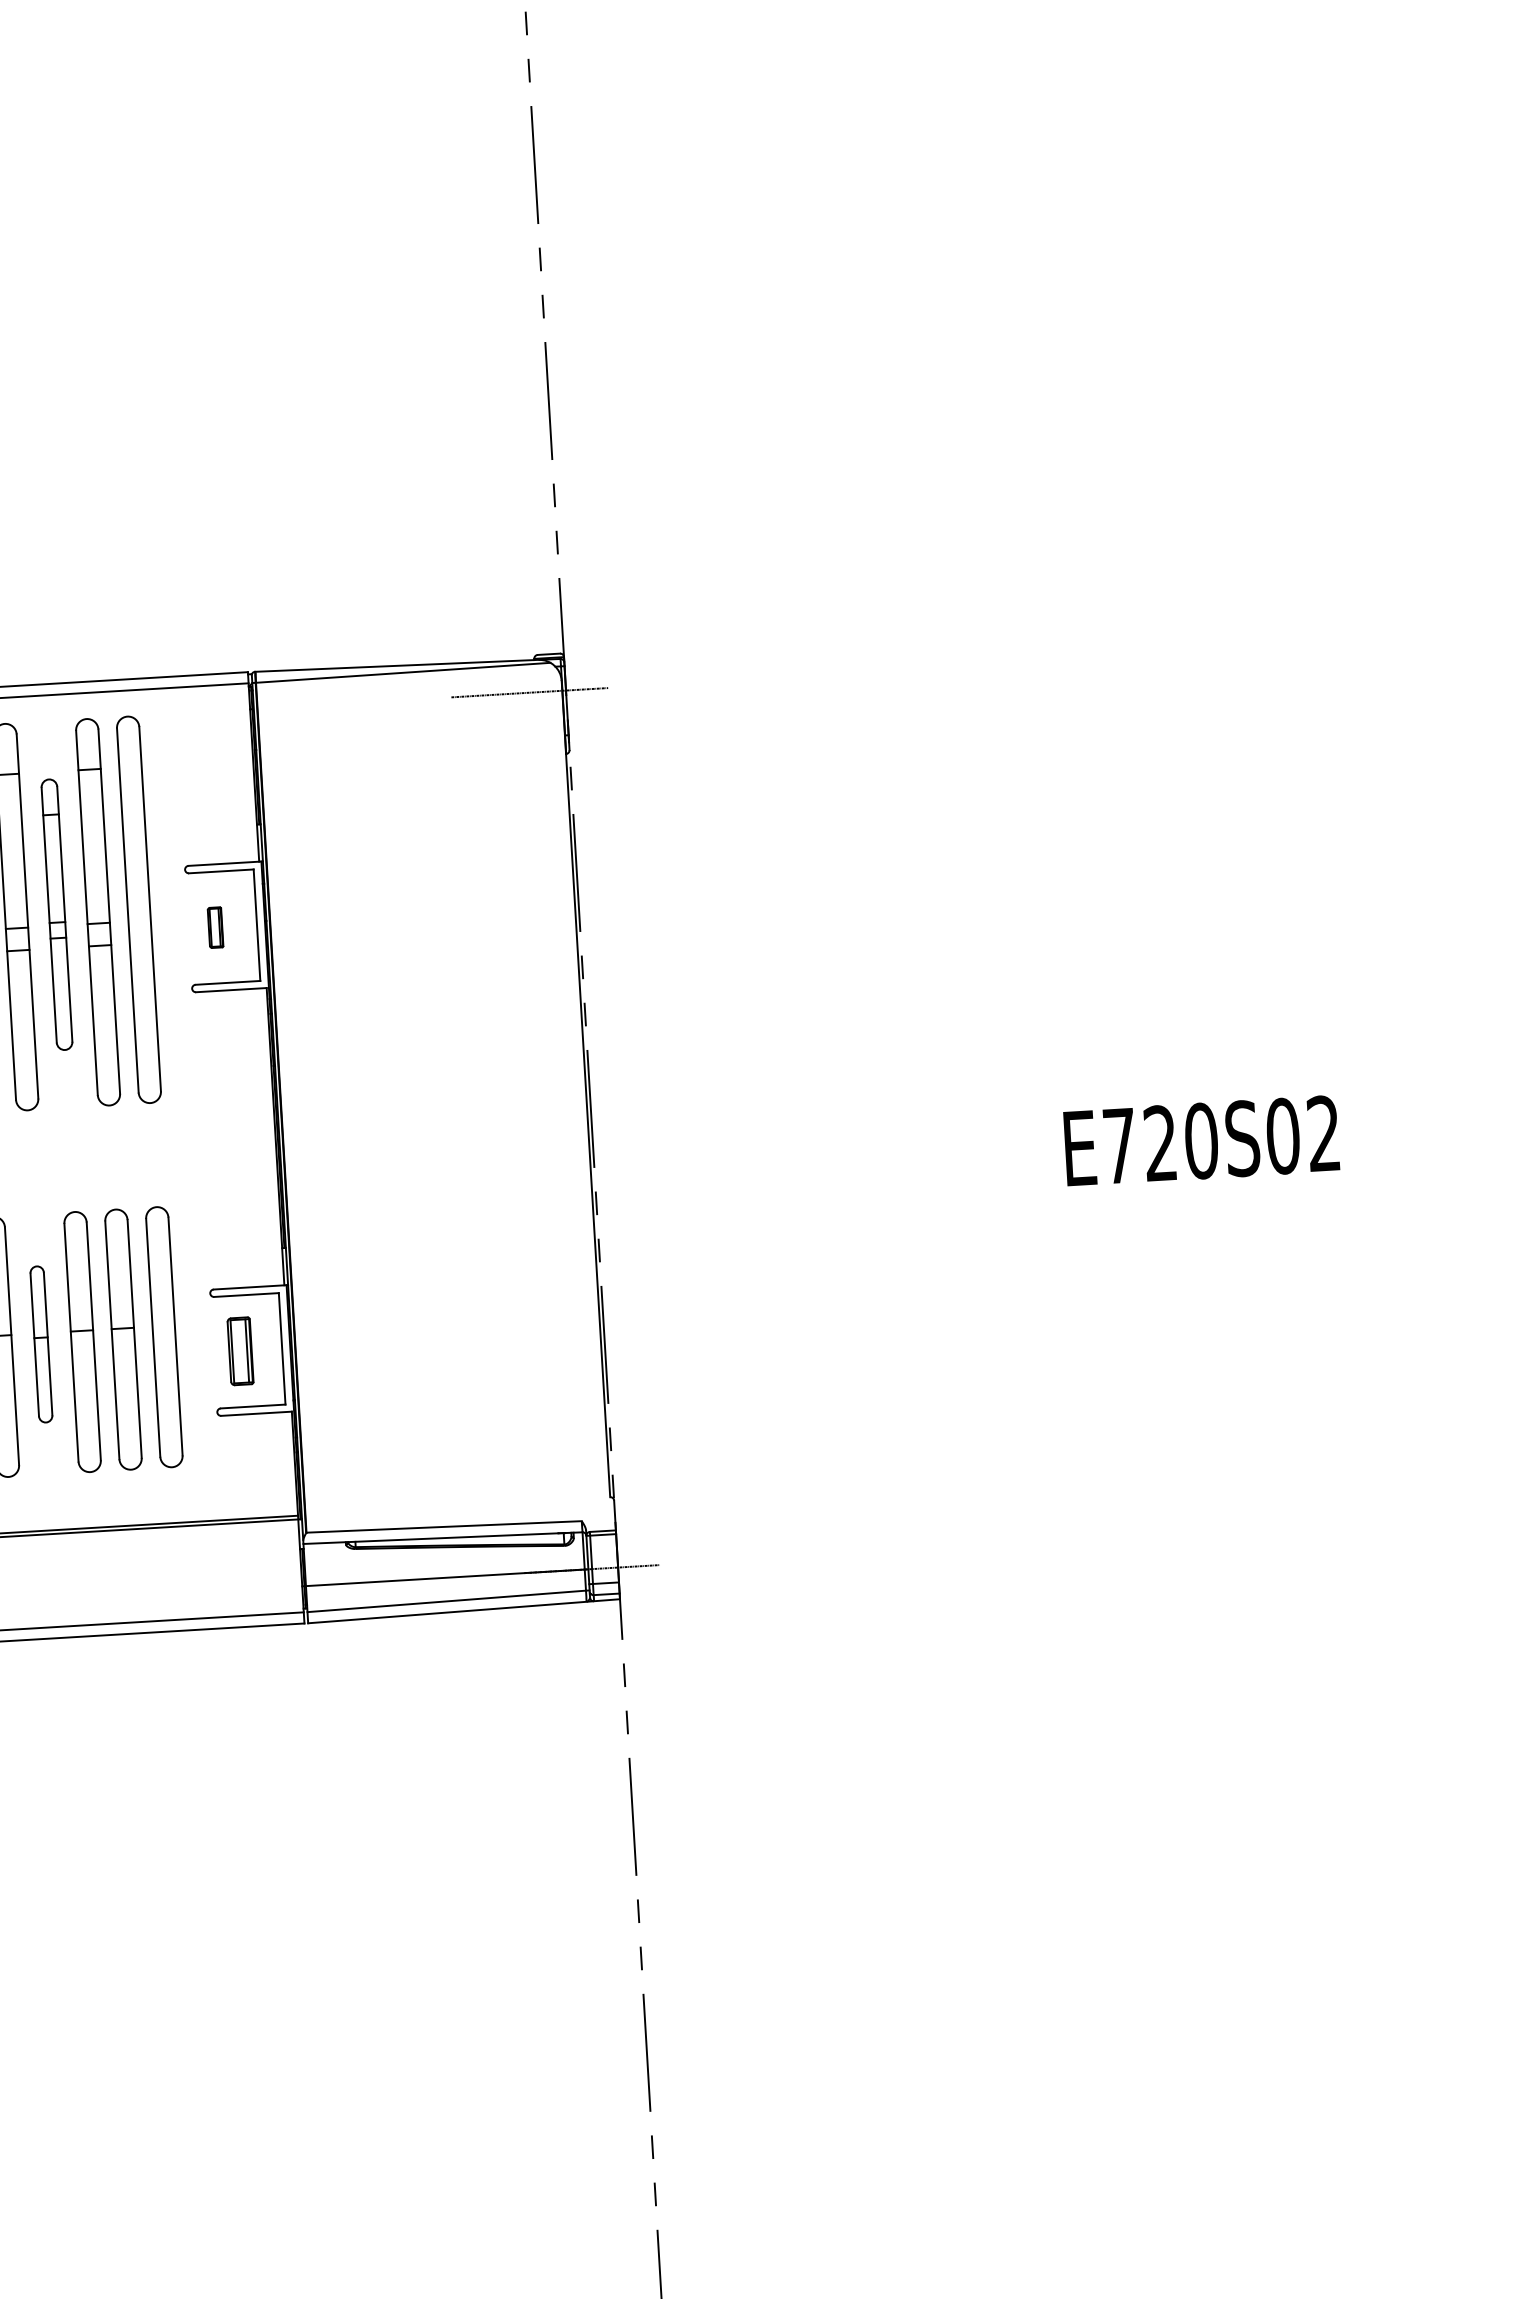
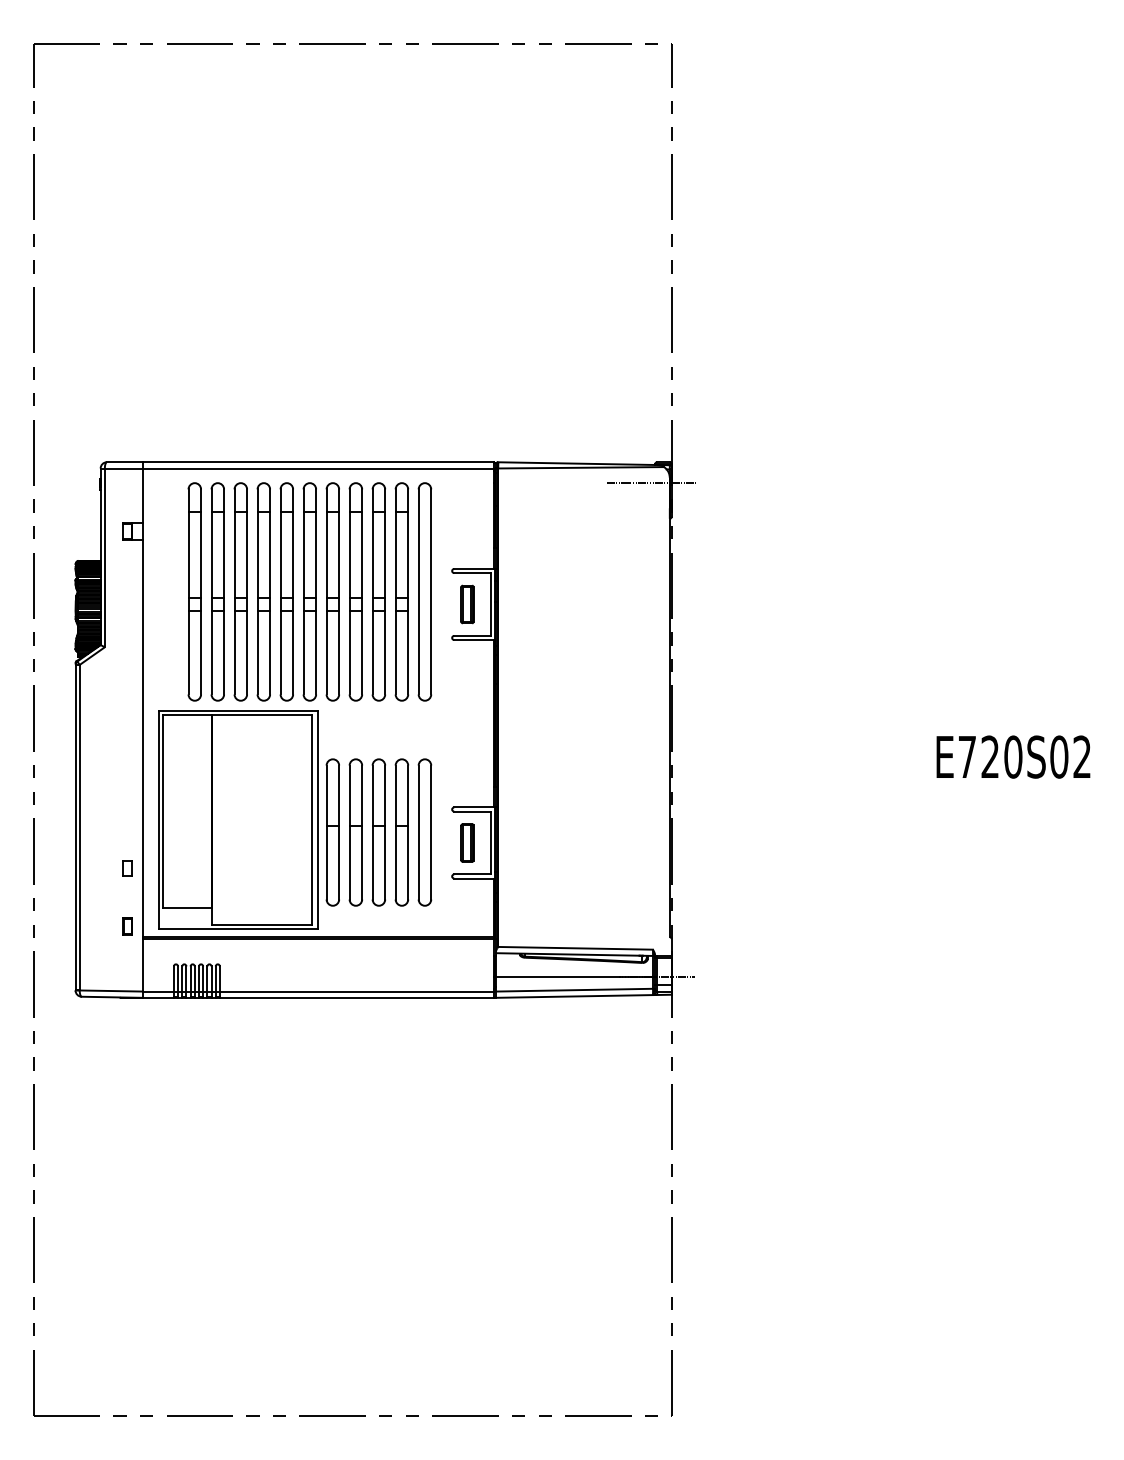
part: (56, 913) -> (378, 591), size x1.43
part: (215, 927) -> (467, 604), size x1.67
part: (41, 1344) -> (355, 832), size x1.67

